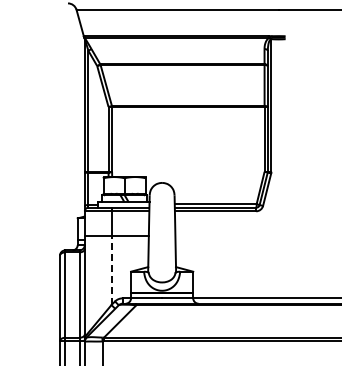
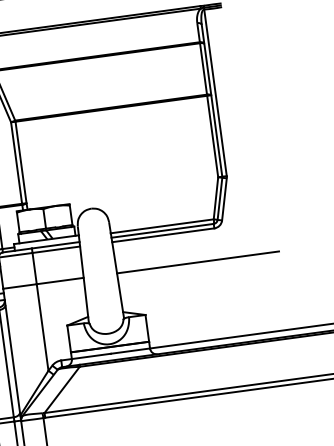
line: (239, 236) -> (197, 262), added
line: (111, 270) -> (42, 327), dashed -> solid

